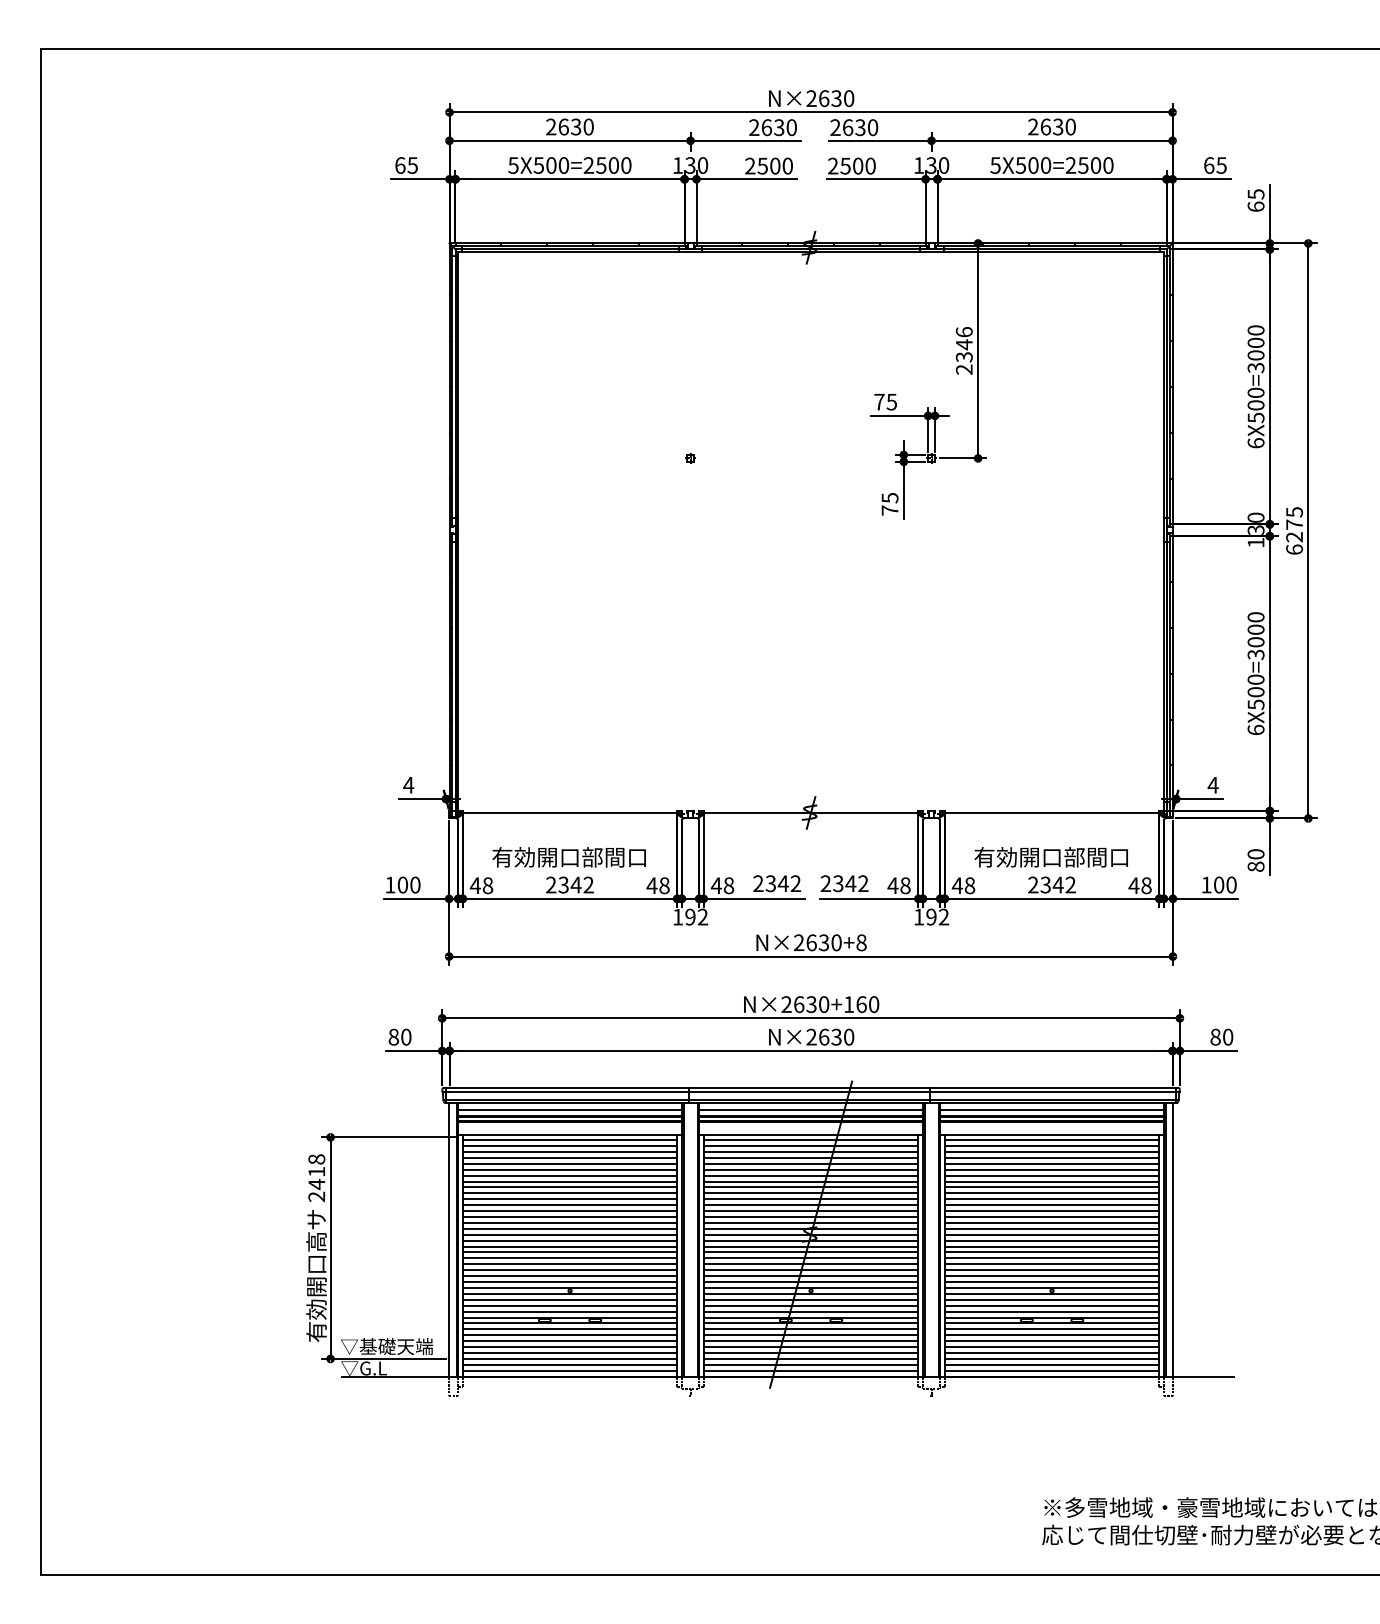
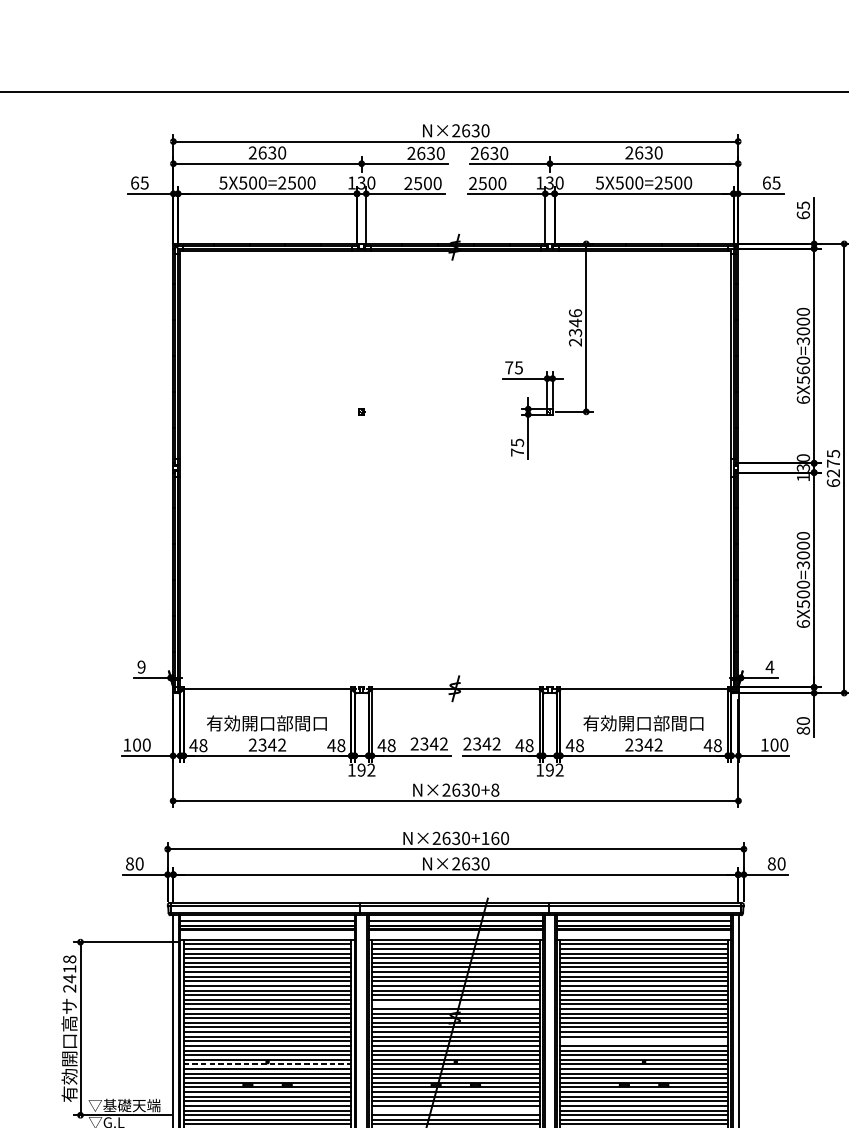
text: (1255, 405) -> (802, 370), 6X500=3000 -> 6X560=3000
text: (408, 784) -> (141, 666), 4 -> 9
line: (810, 1217) -> (455, 1004), removed
line: (1051, 1264) -> (643, 1041), removed
line: (570, 1293) -> (267, 1064), solid -> dashed
line: (810, 1352) -> (455, 1110), removed

